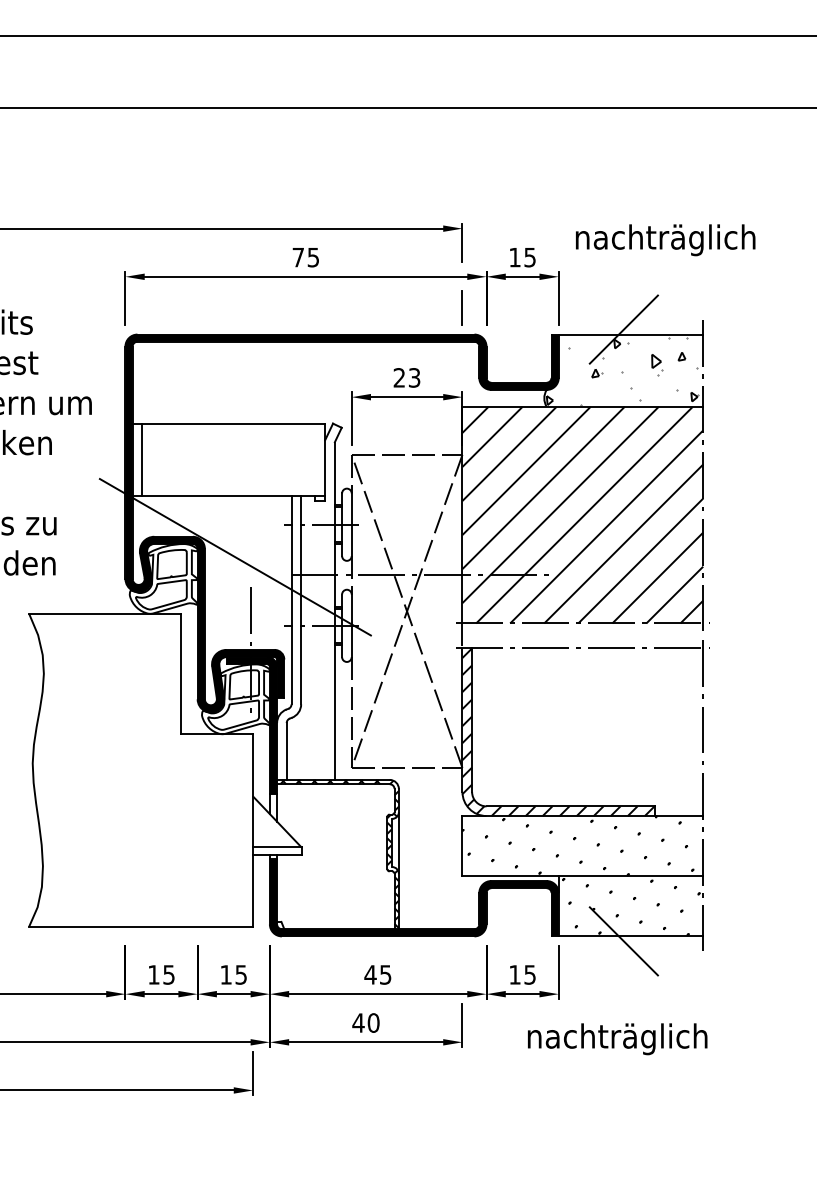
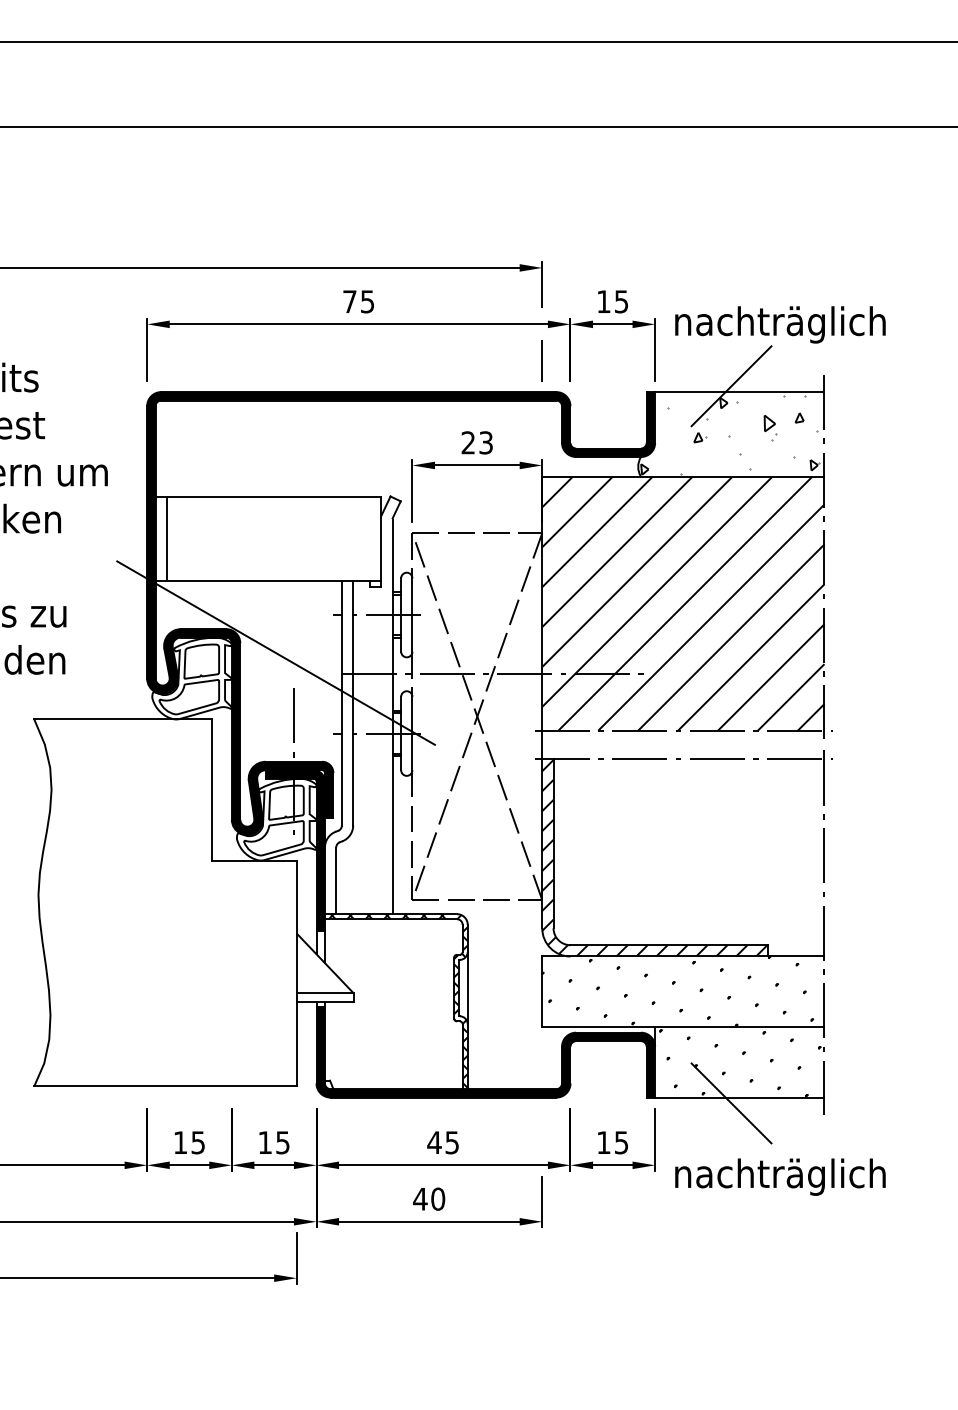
text: (665, 240) -> (780, 325), moved
text: (617, 1039) -> (780, 1177), moved

